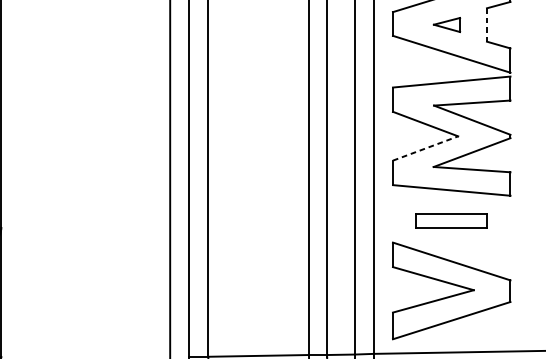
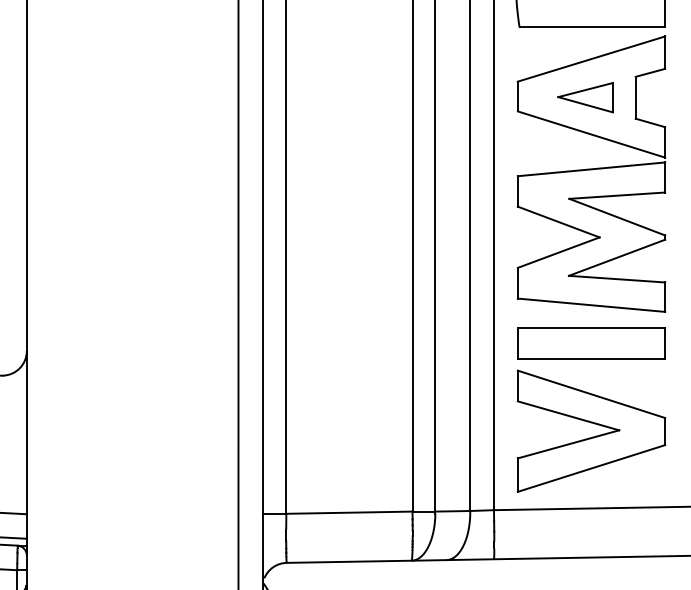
part: (446, 24) -> (585, 97), size x1.67
line: (486, 24) -> (635, 97), dashed -> solid
line: (425, 148) -> (558, 252), dashed -> solid
part: (451, 220) -> (591, 343), size x1.67

